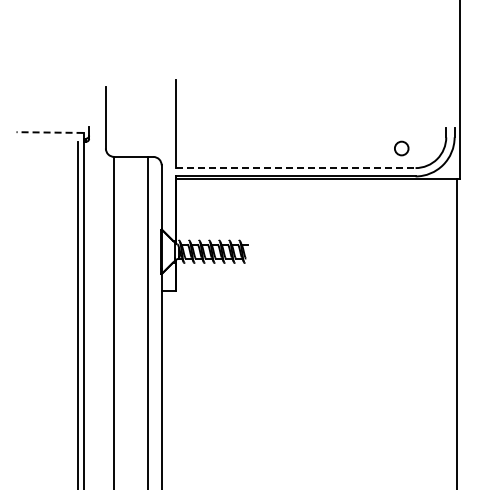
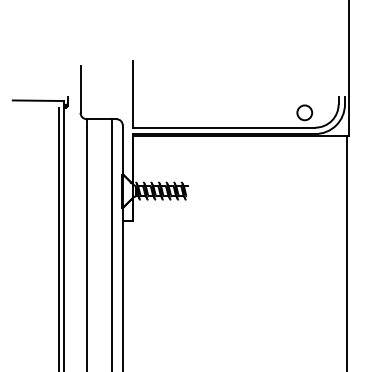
line: (50, 132) -> (38, 100), dashed -> solid
circle: (401, 148) -> (304, 112), size x1.43
line: (295, 168) -> (224, 127), dashed -> solid

